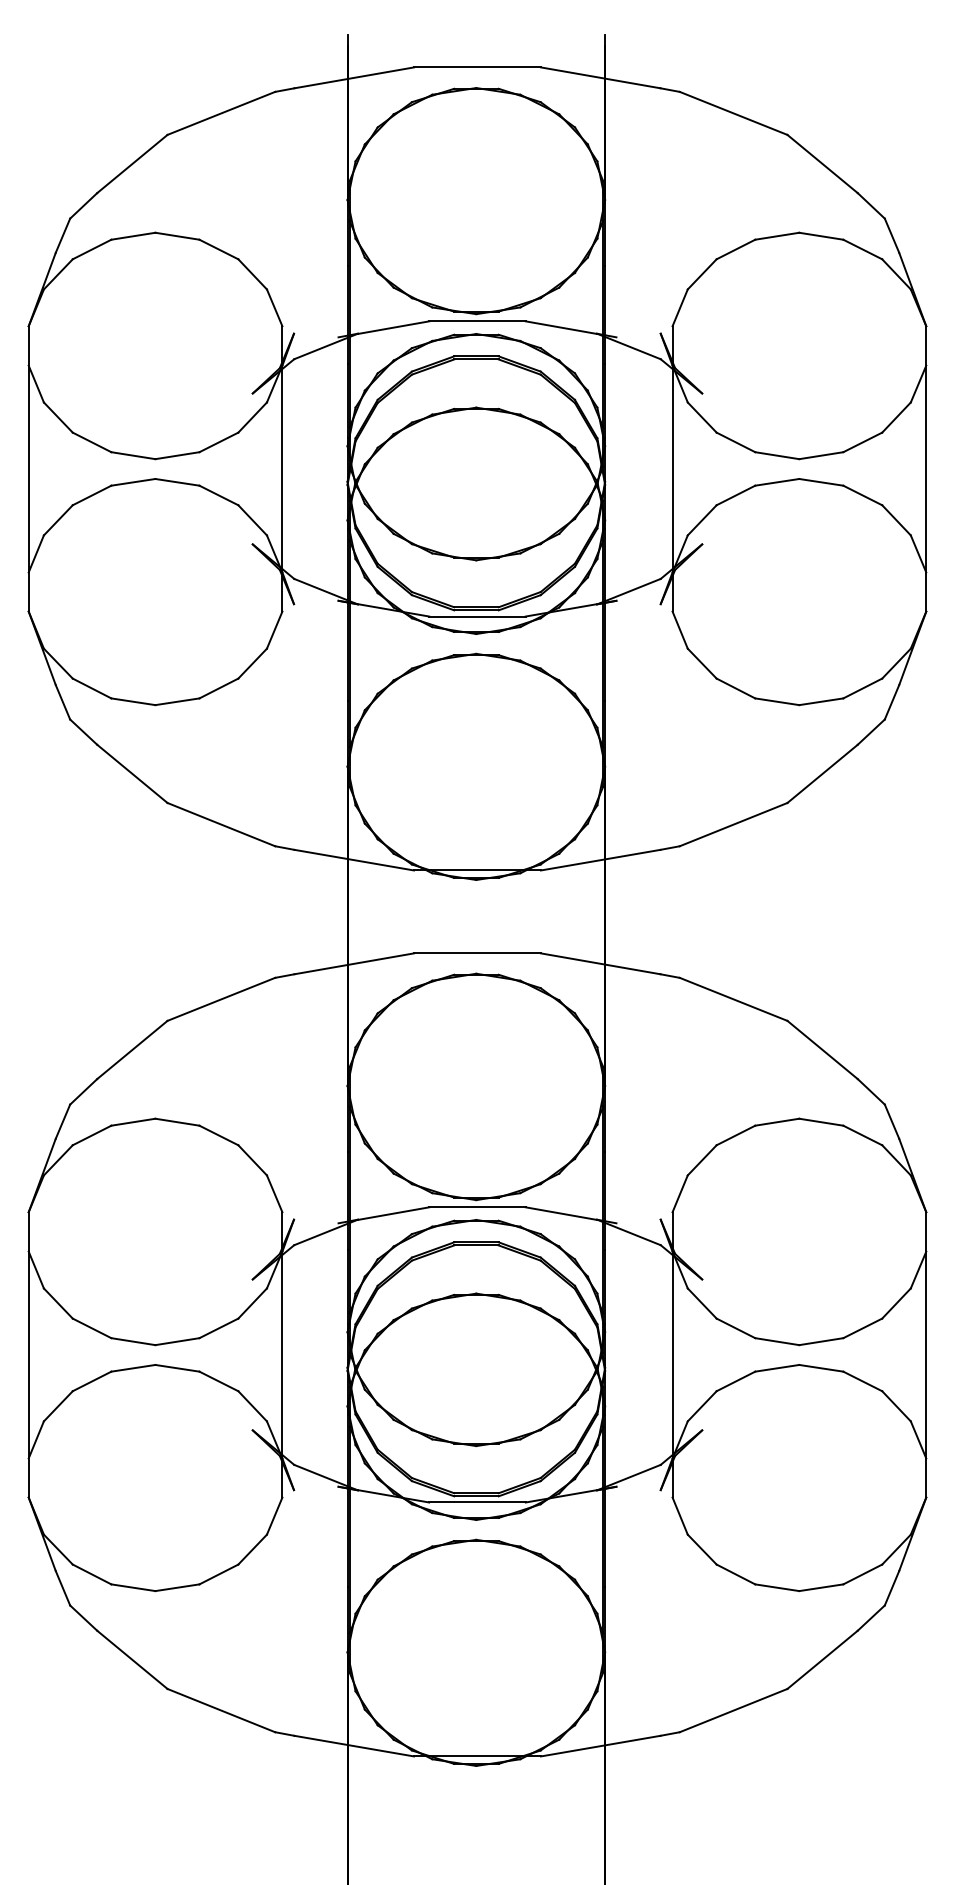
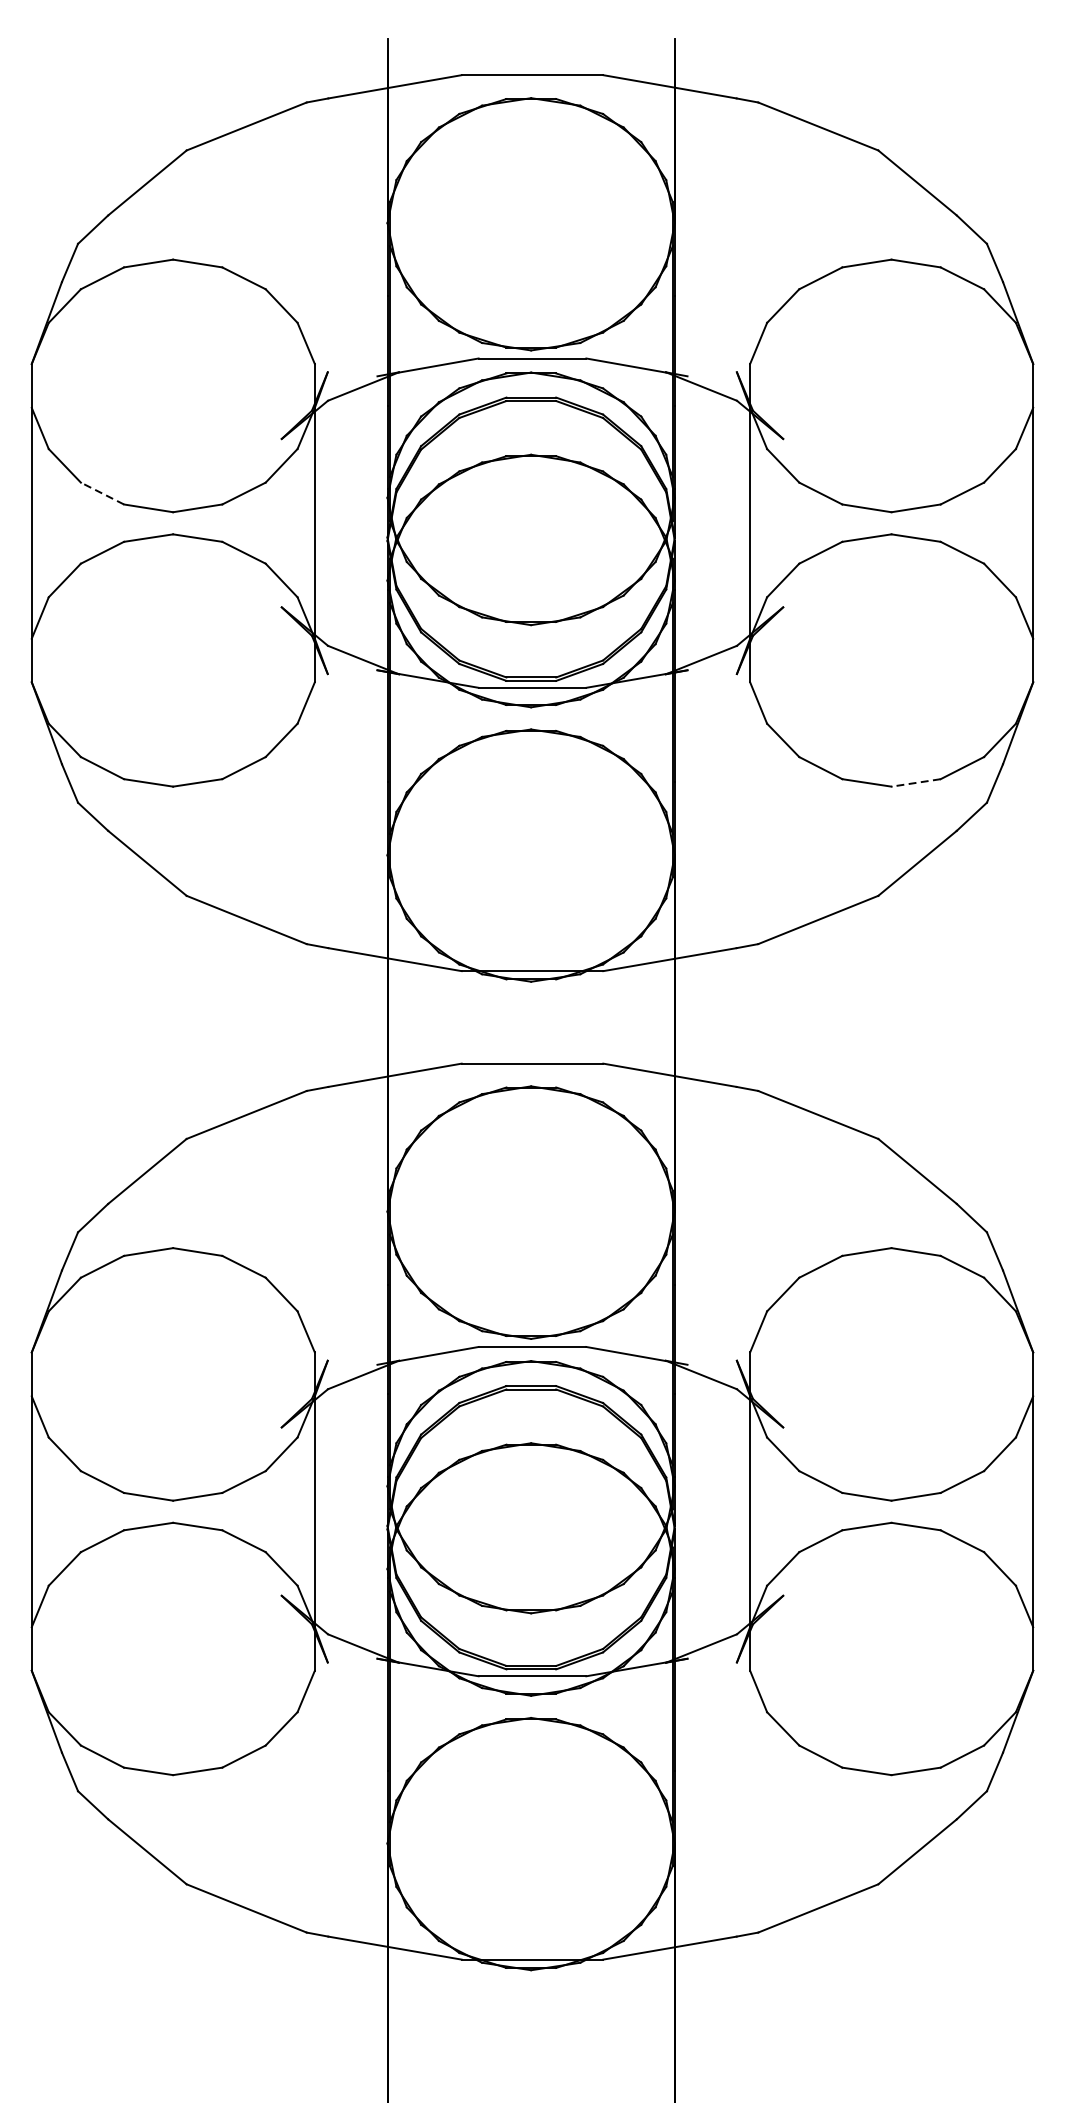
line: (92, 442) -> (102, 493), solid -> dashed
line: (820, 701) -> (915, 782), solid -> dashed

